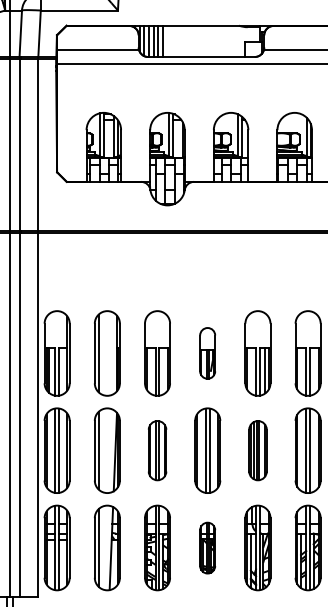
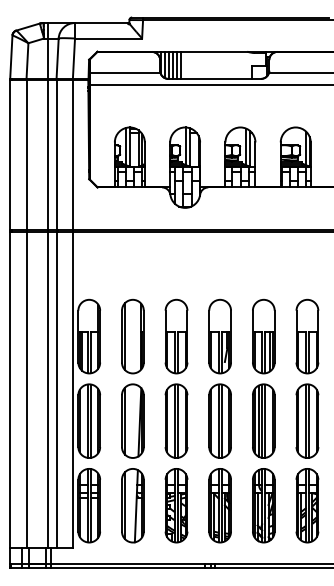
part: (206, 353) -> (219, 336), size x1.67
part: (157, 449) -> (176, 420), size x1.43
part: (257, 449) -> (263, 420), size x1.43
part: (206, 547) -> (219, 505), size x1.67

